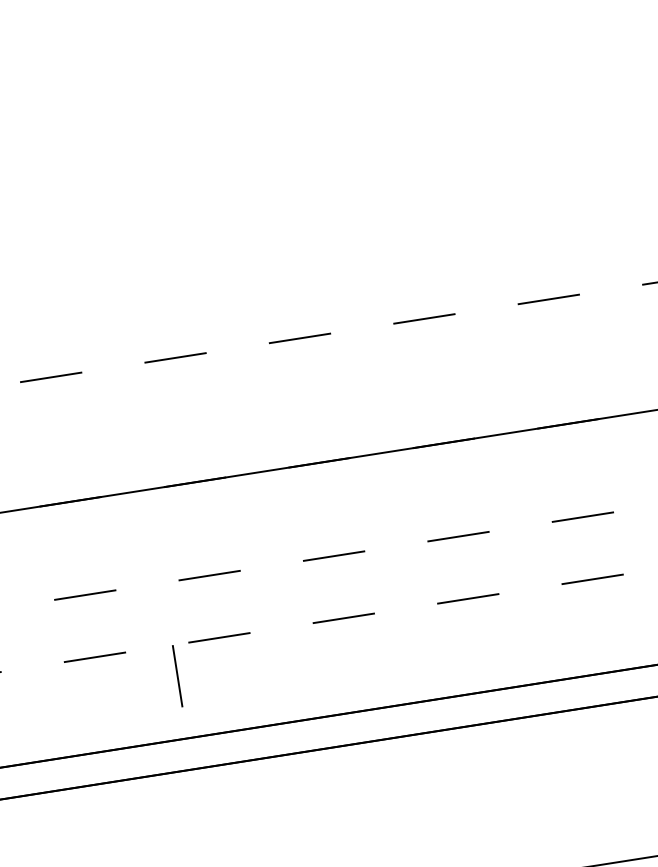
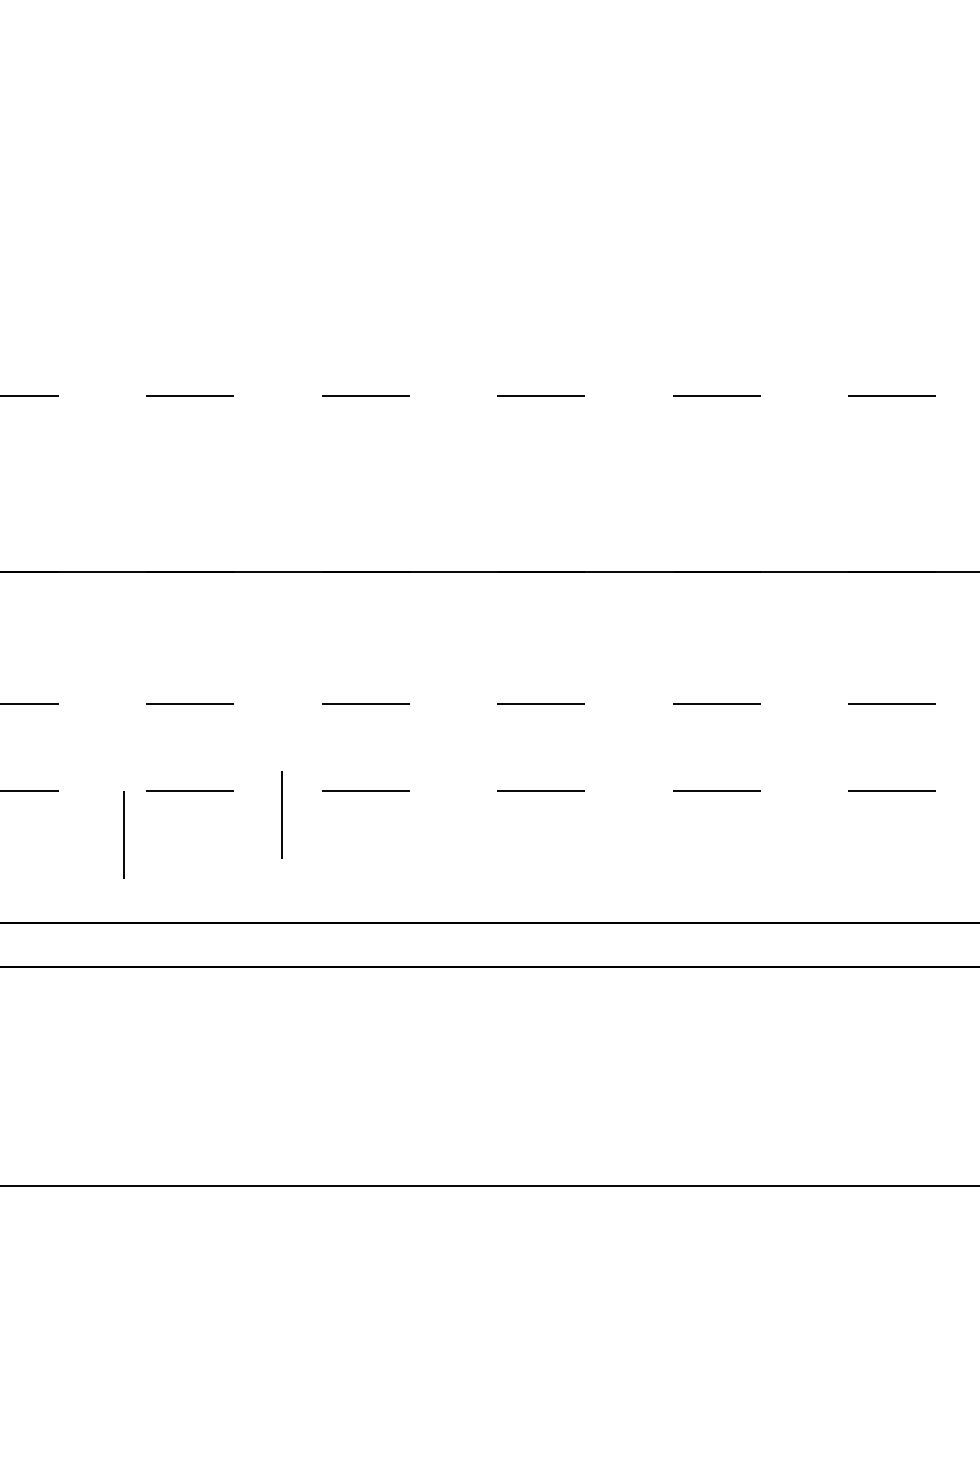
line: (286, 644) -> (281, 814), added

